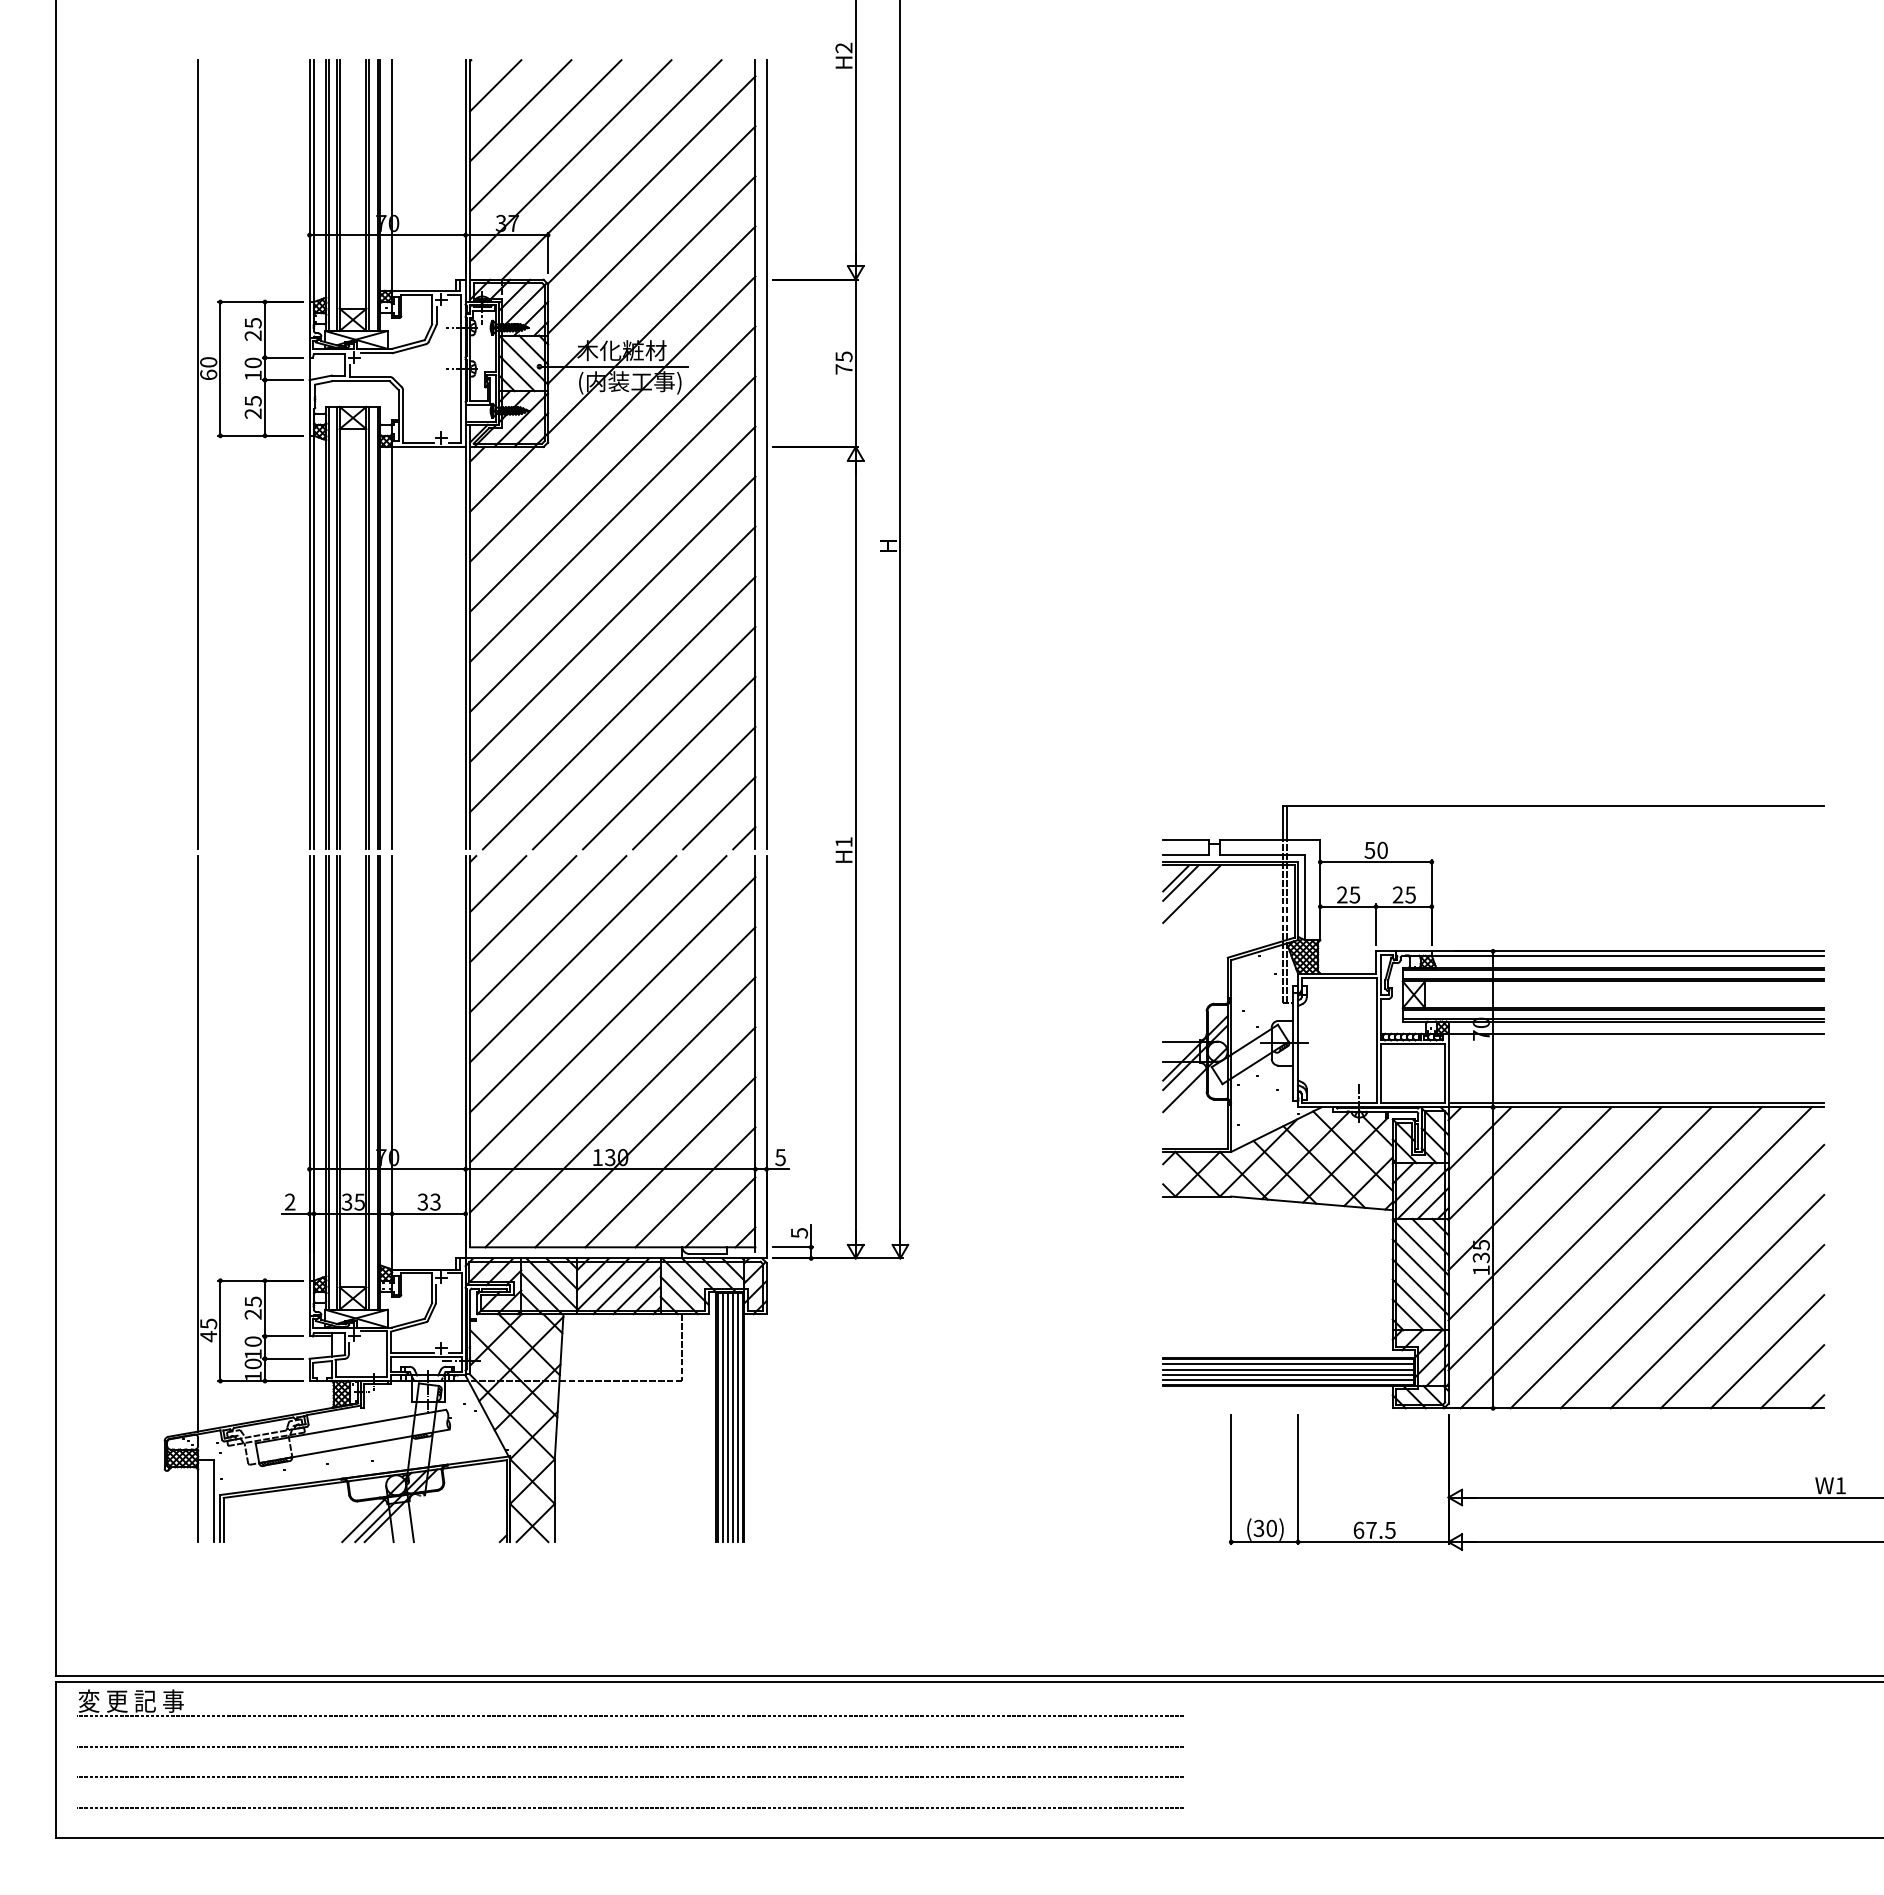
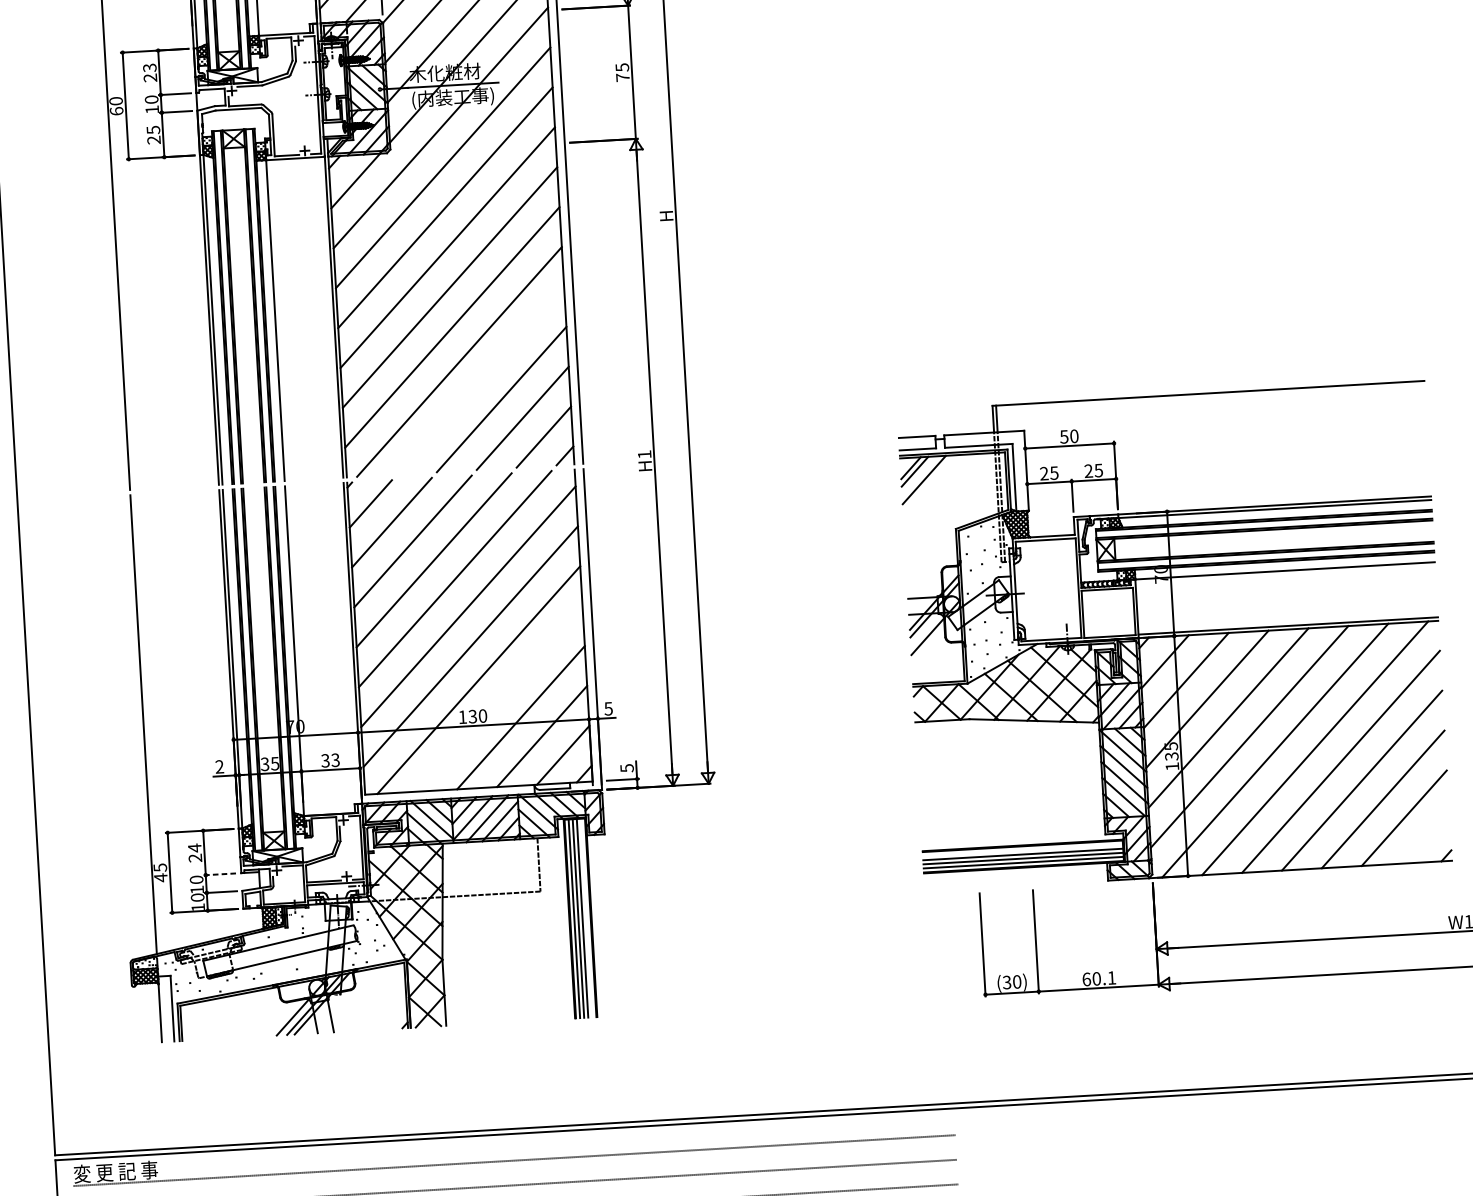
text: (252, 322) -> (149, 67), 25 -> 23
line: (643, 737) -> (479, 380), removed
line: (645, 1137) -> (499, 699), removed
text: (253, 1301) -> (195, 847), 25 -> 24
line: (282, 1336) -> (219, 874), solid -> dashed
line: (1288, 1364) -> (1022, 850), removed
line: (1792, 1376) -> (1425, 836), removed
line: (738, 1417) -> (586, 918), removed
text: (1380, 1529) -> (1103, 977), 67.5 -> 60.1

